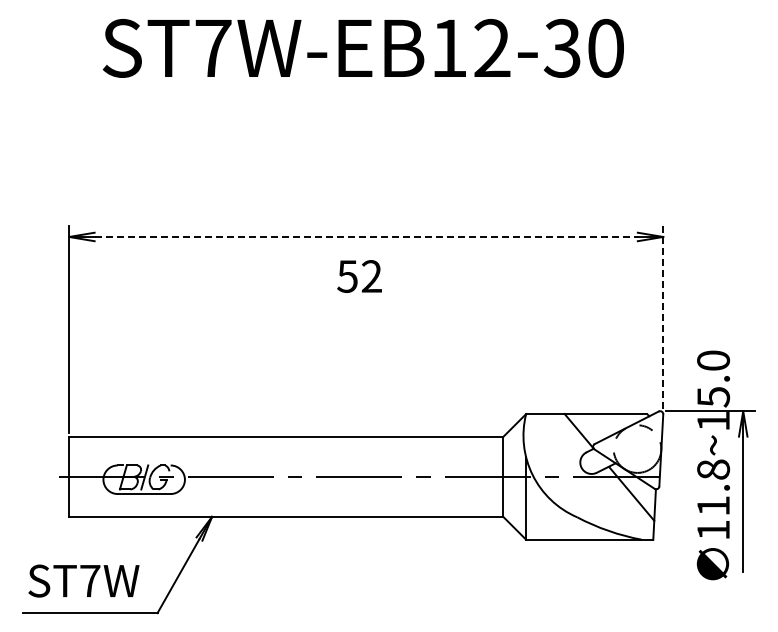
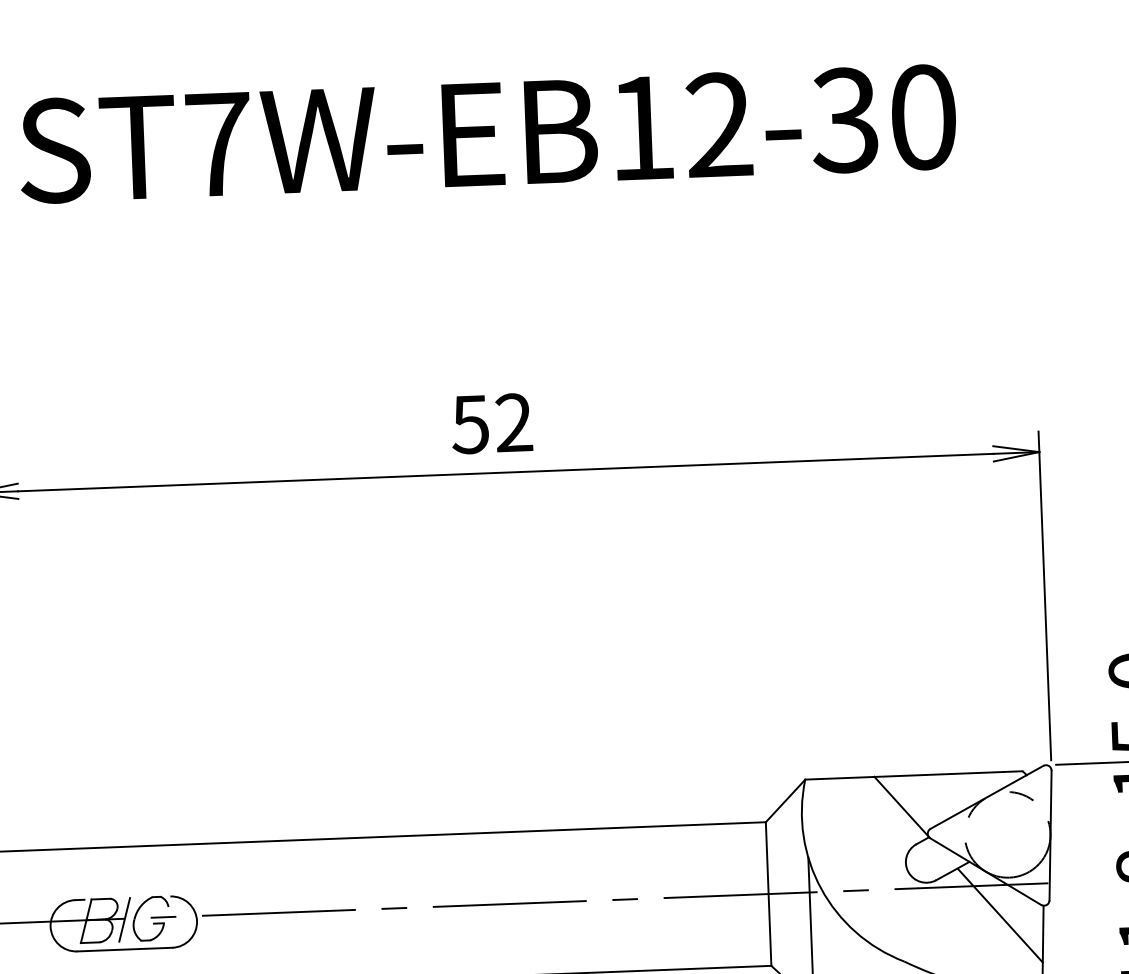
line: (366, 236) -> (506, 471), dashed -> solid
text: (359, 276) -> (491, 423), moved
line: (663, 317) -> (1045, 596), dashed -> solid

